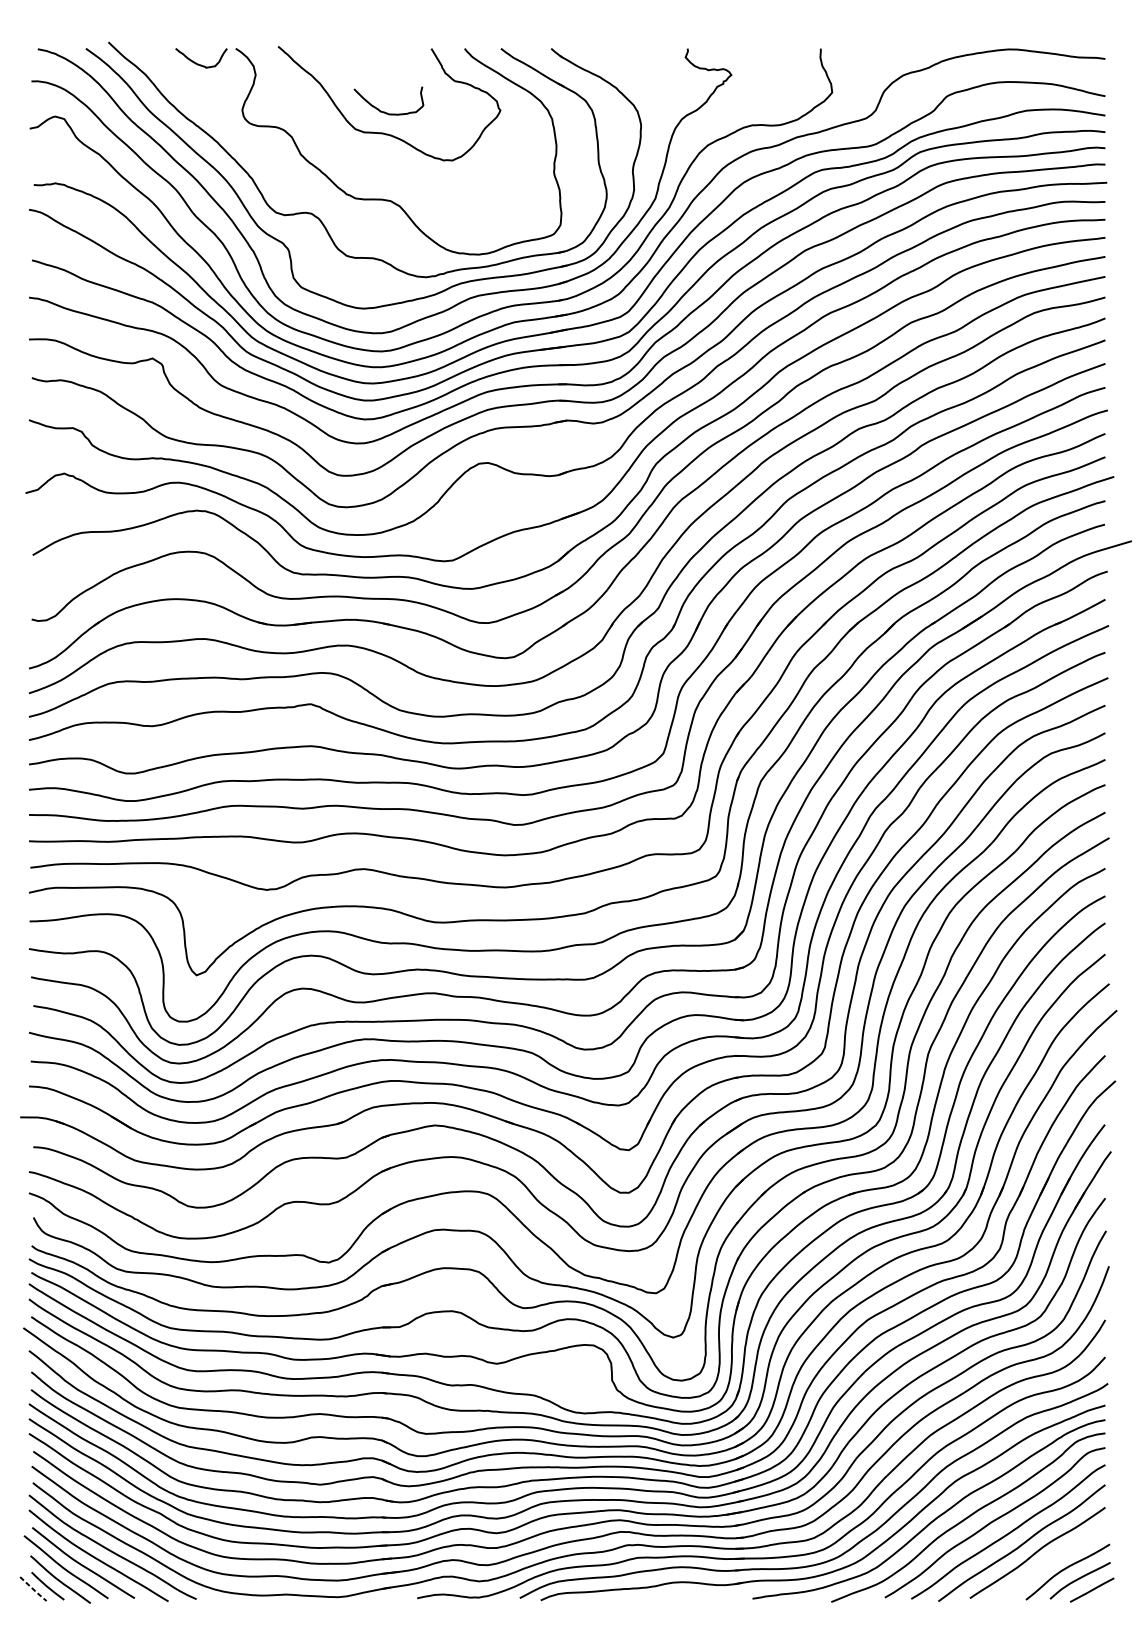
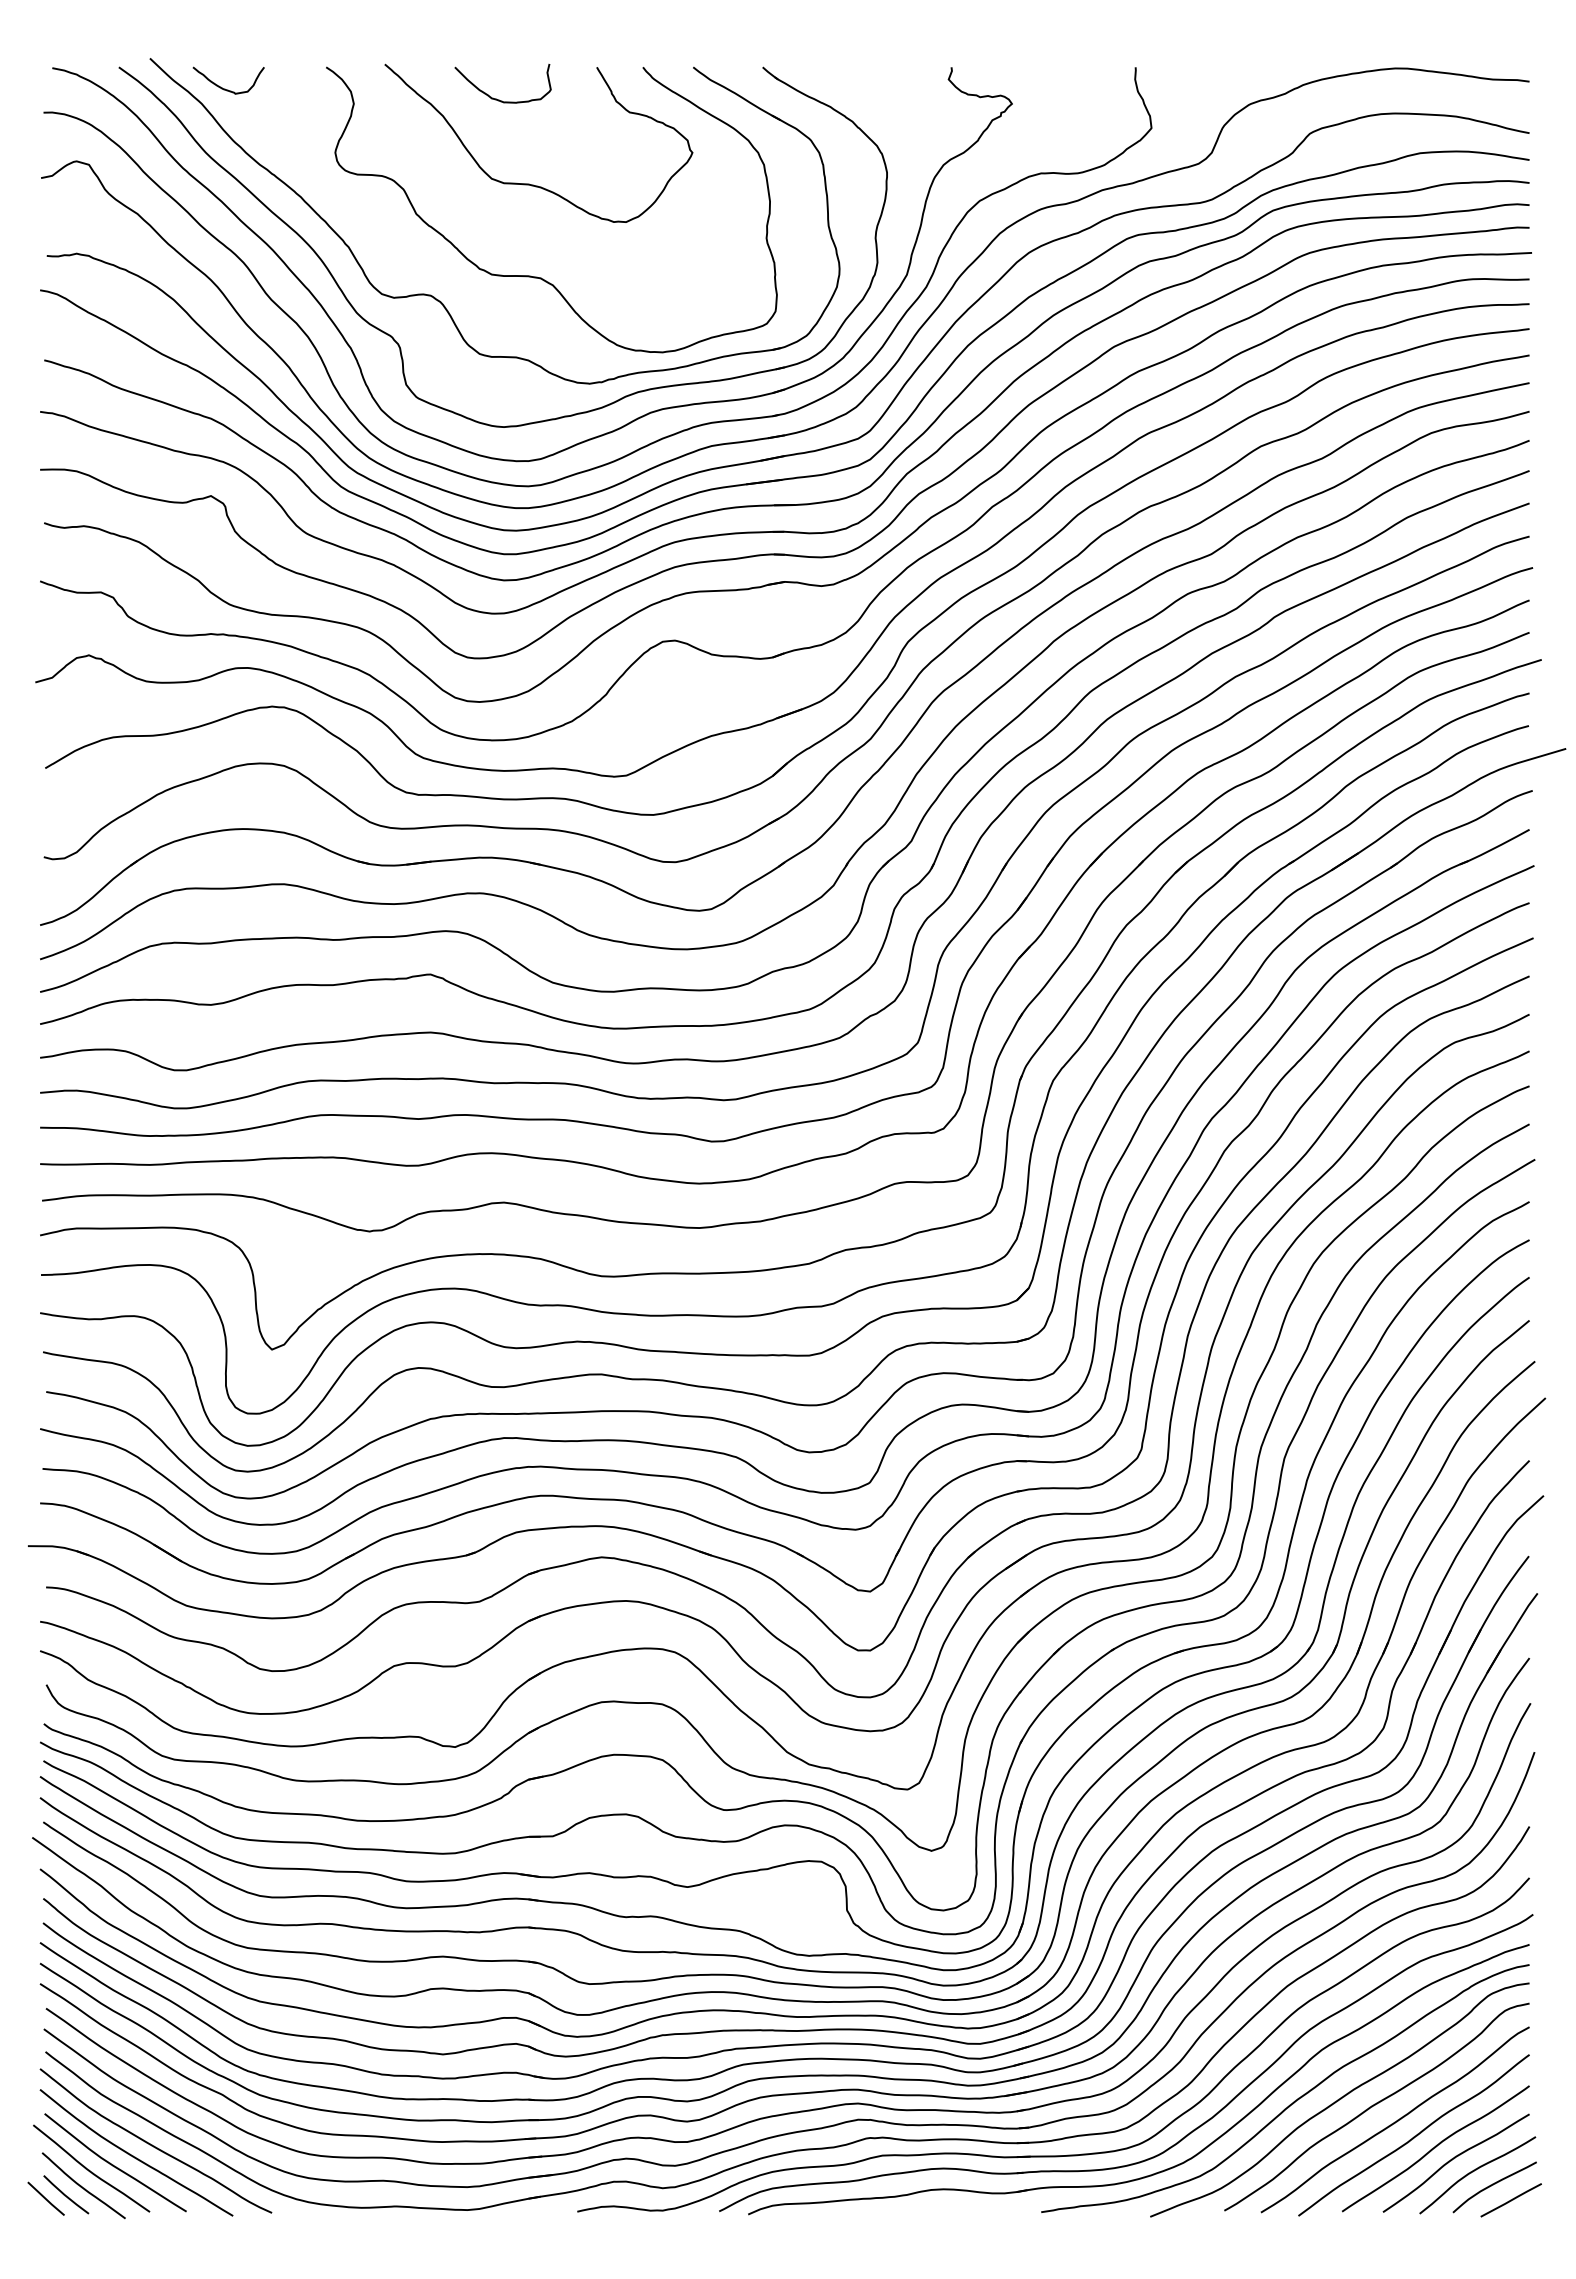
curve: (199, 63) -> (225, 88), moved
curve: (384, 111) -> (496, 98), moved
curve: (1050, 1560) -> (1453, 2159), added
line: (33, 1589) -> (46, 2199), dashed -> solid

